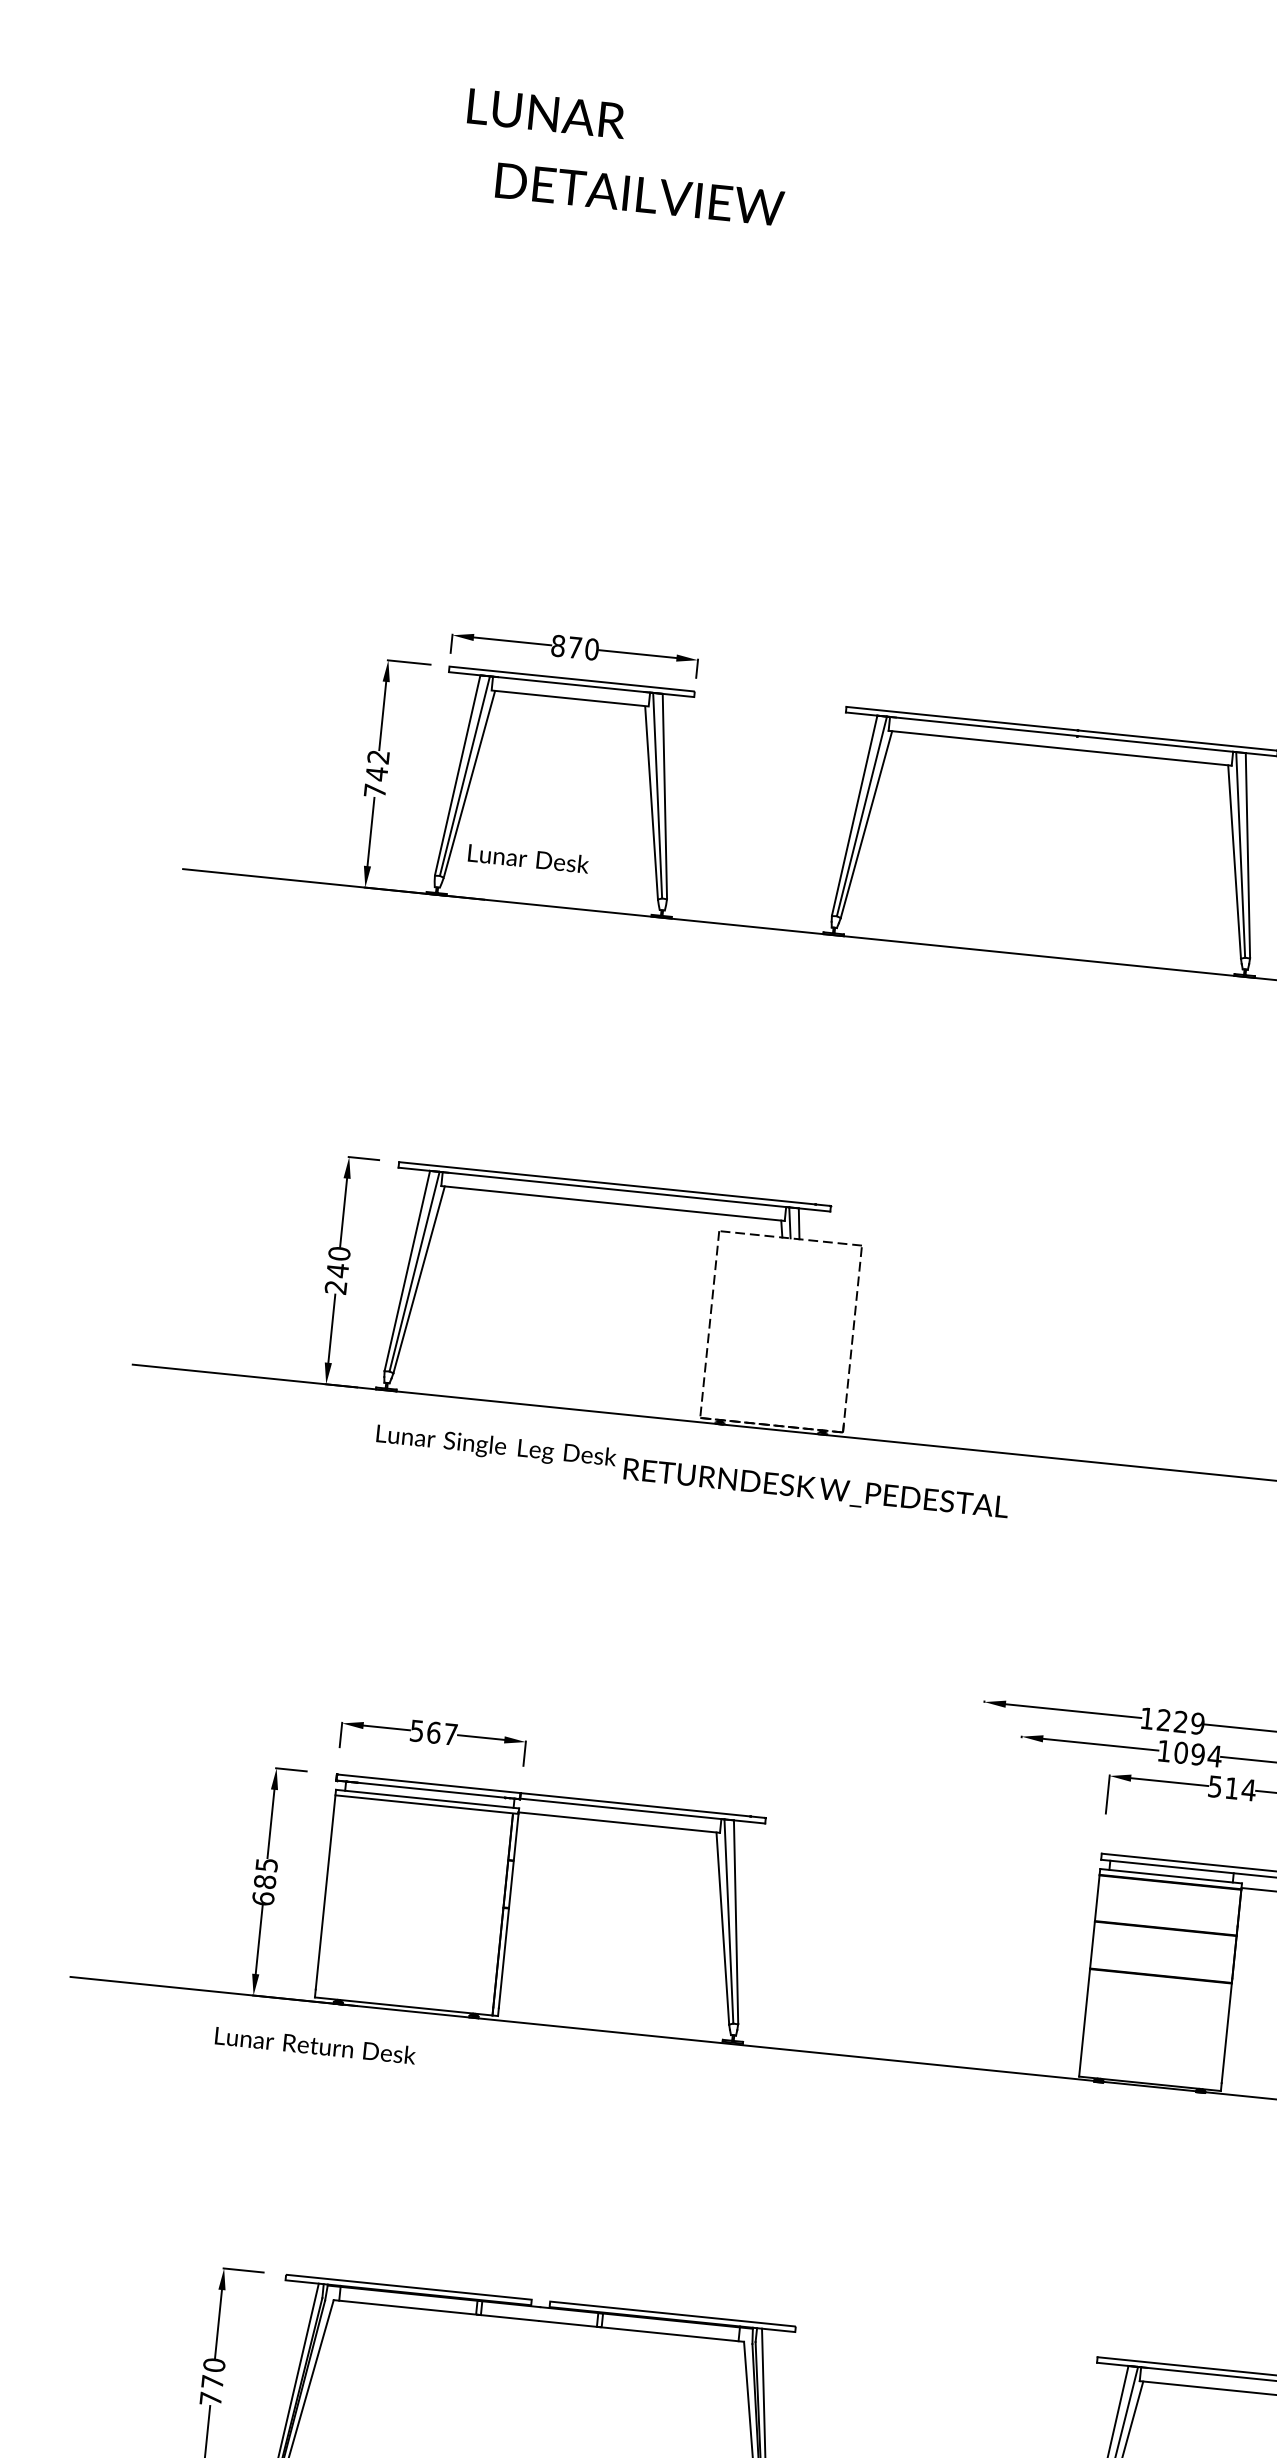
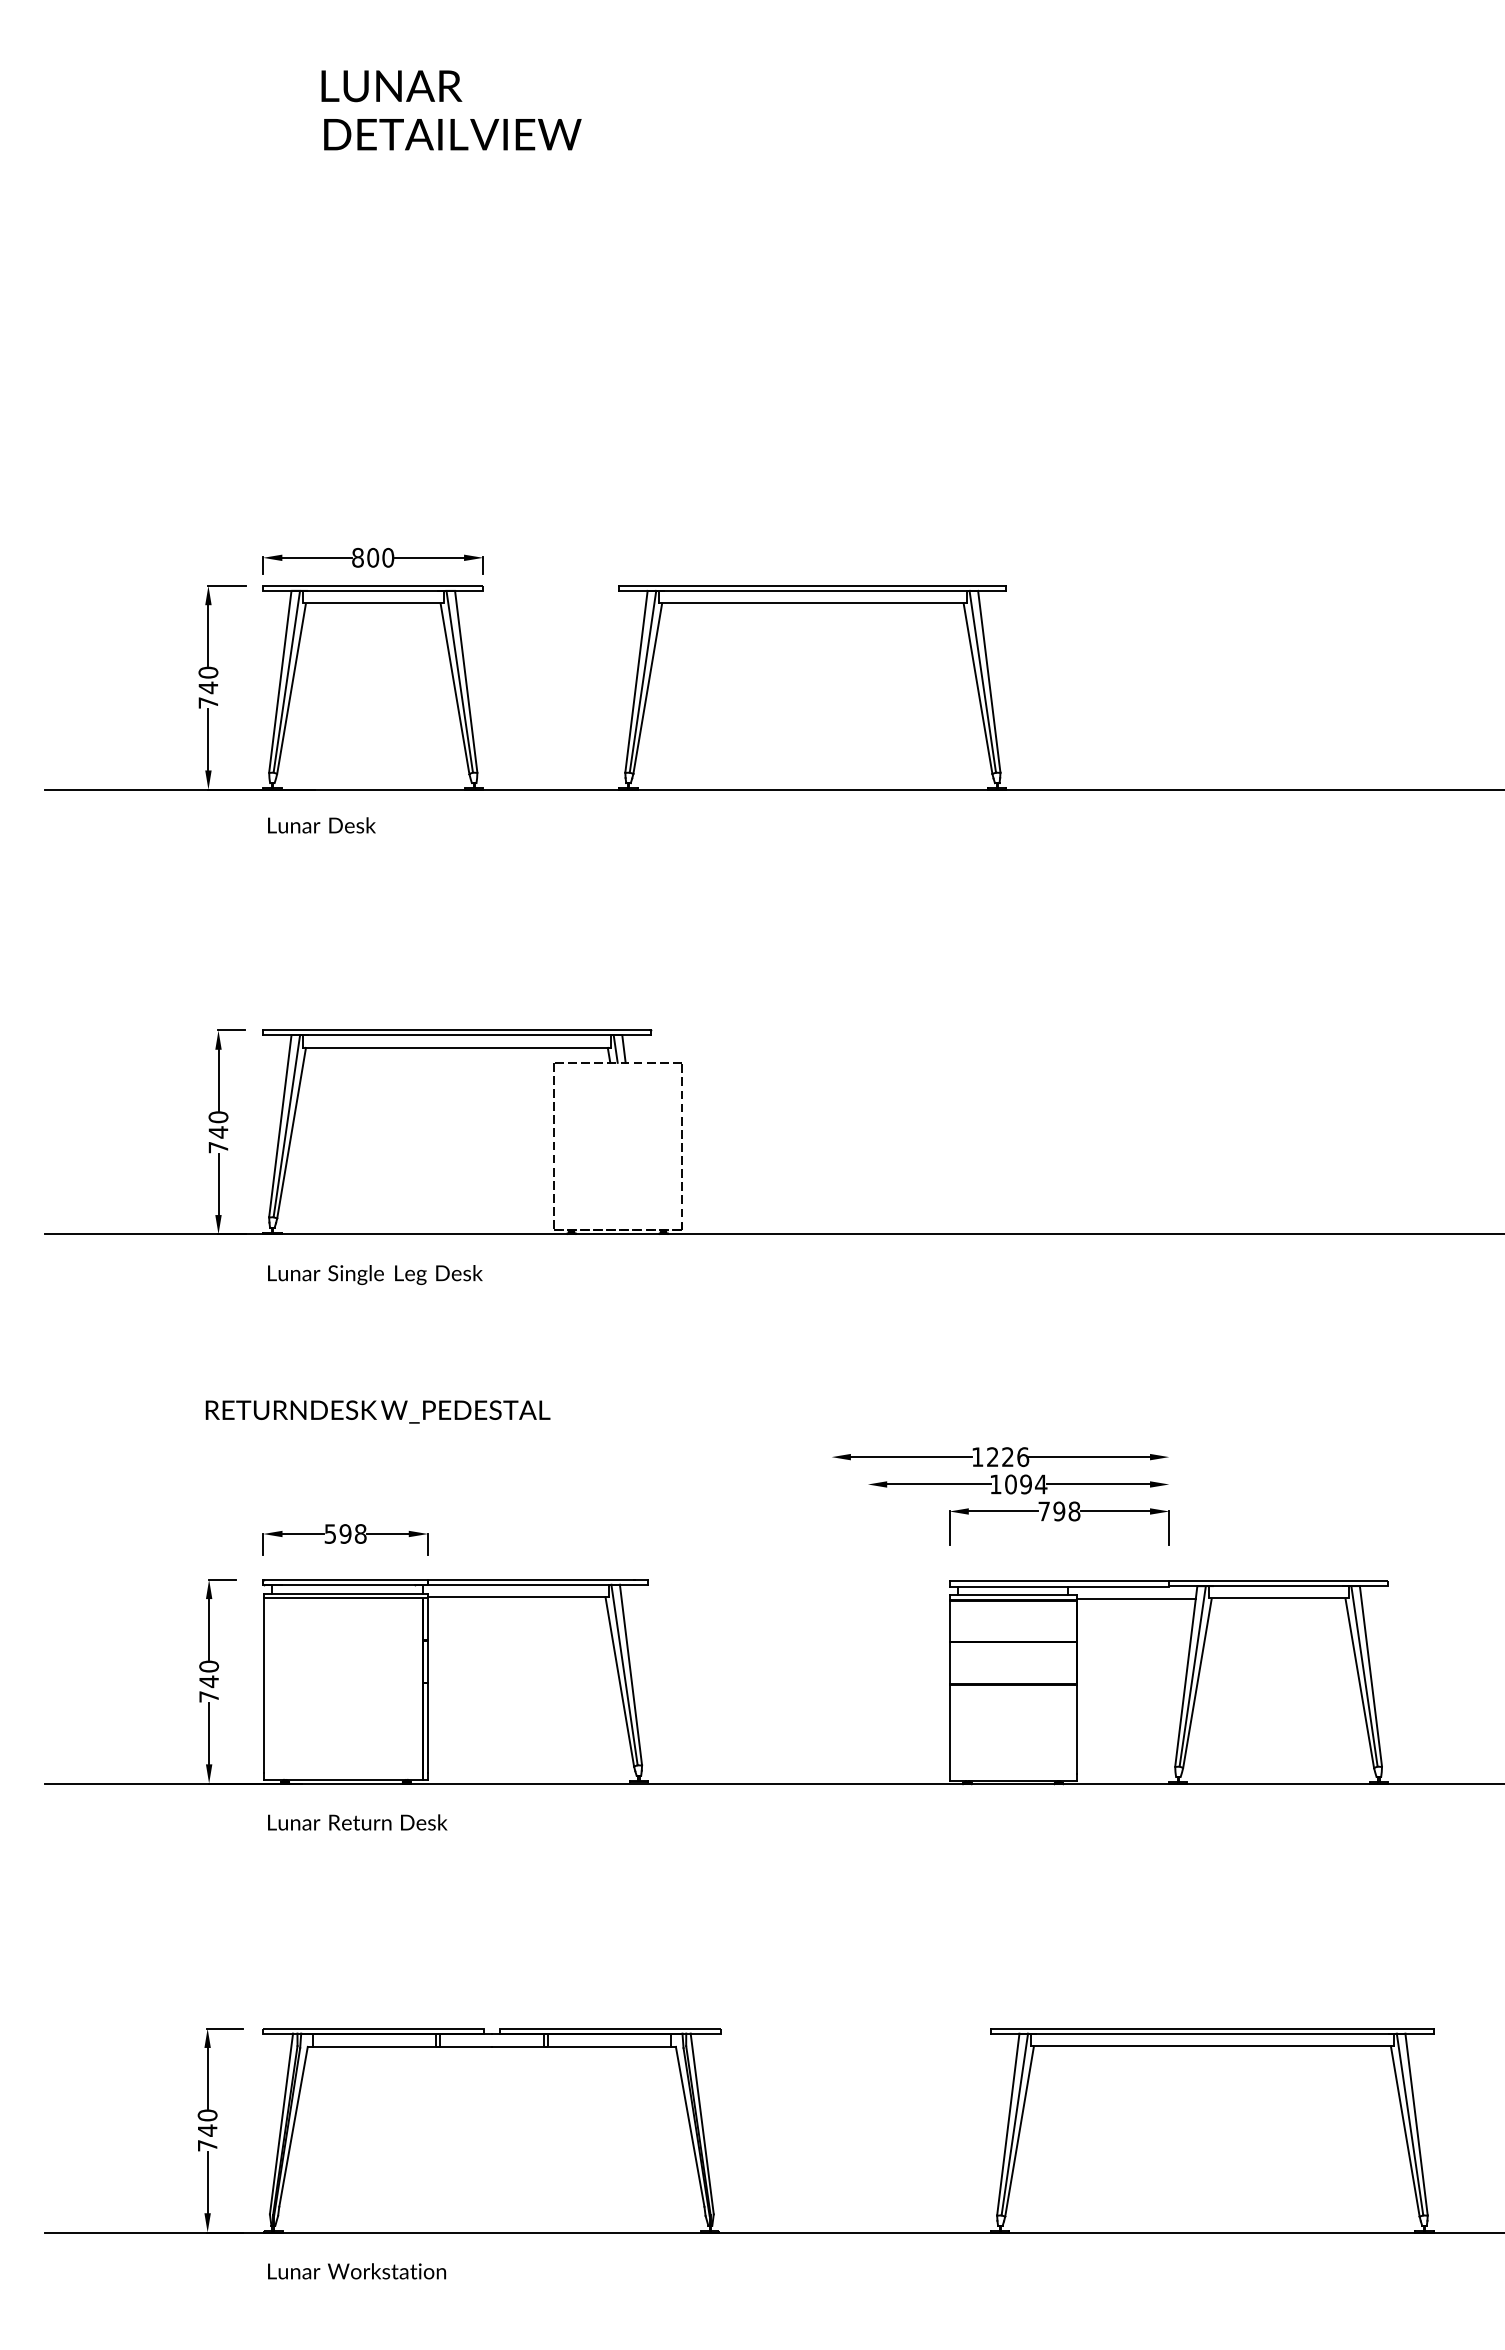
text: (546, 114) -> (391, 86), moved
text: (639, 194) -> (452, 134), moved
text: (575, 647) -> (373, 557), 870 -> 800
text: (378, 756) -> (208, 672), 742 -> 740
text: (528, 858) -> (321, 825), moved
text: (336, 1287) -> (218, 1147), 240 -> 740
text: (815, 1489) -> (377, 1411), moved
text: (1198, 1724) -> (1023, 1457), 1229 -> 1226
text: (441, 1732) -> (352, 1533), 567 -> 598
text: (1232, 1788) -> (1059, 1511), 514 -> 798
text: (265, 1881) -> (209, 1681), 685 -> 740
text: (315, 2045) -> (357, 1822), moved
text: (212, 2381) -> (207, 2130), 770 -> 740

